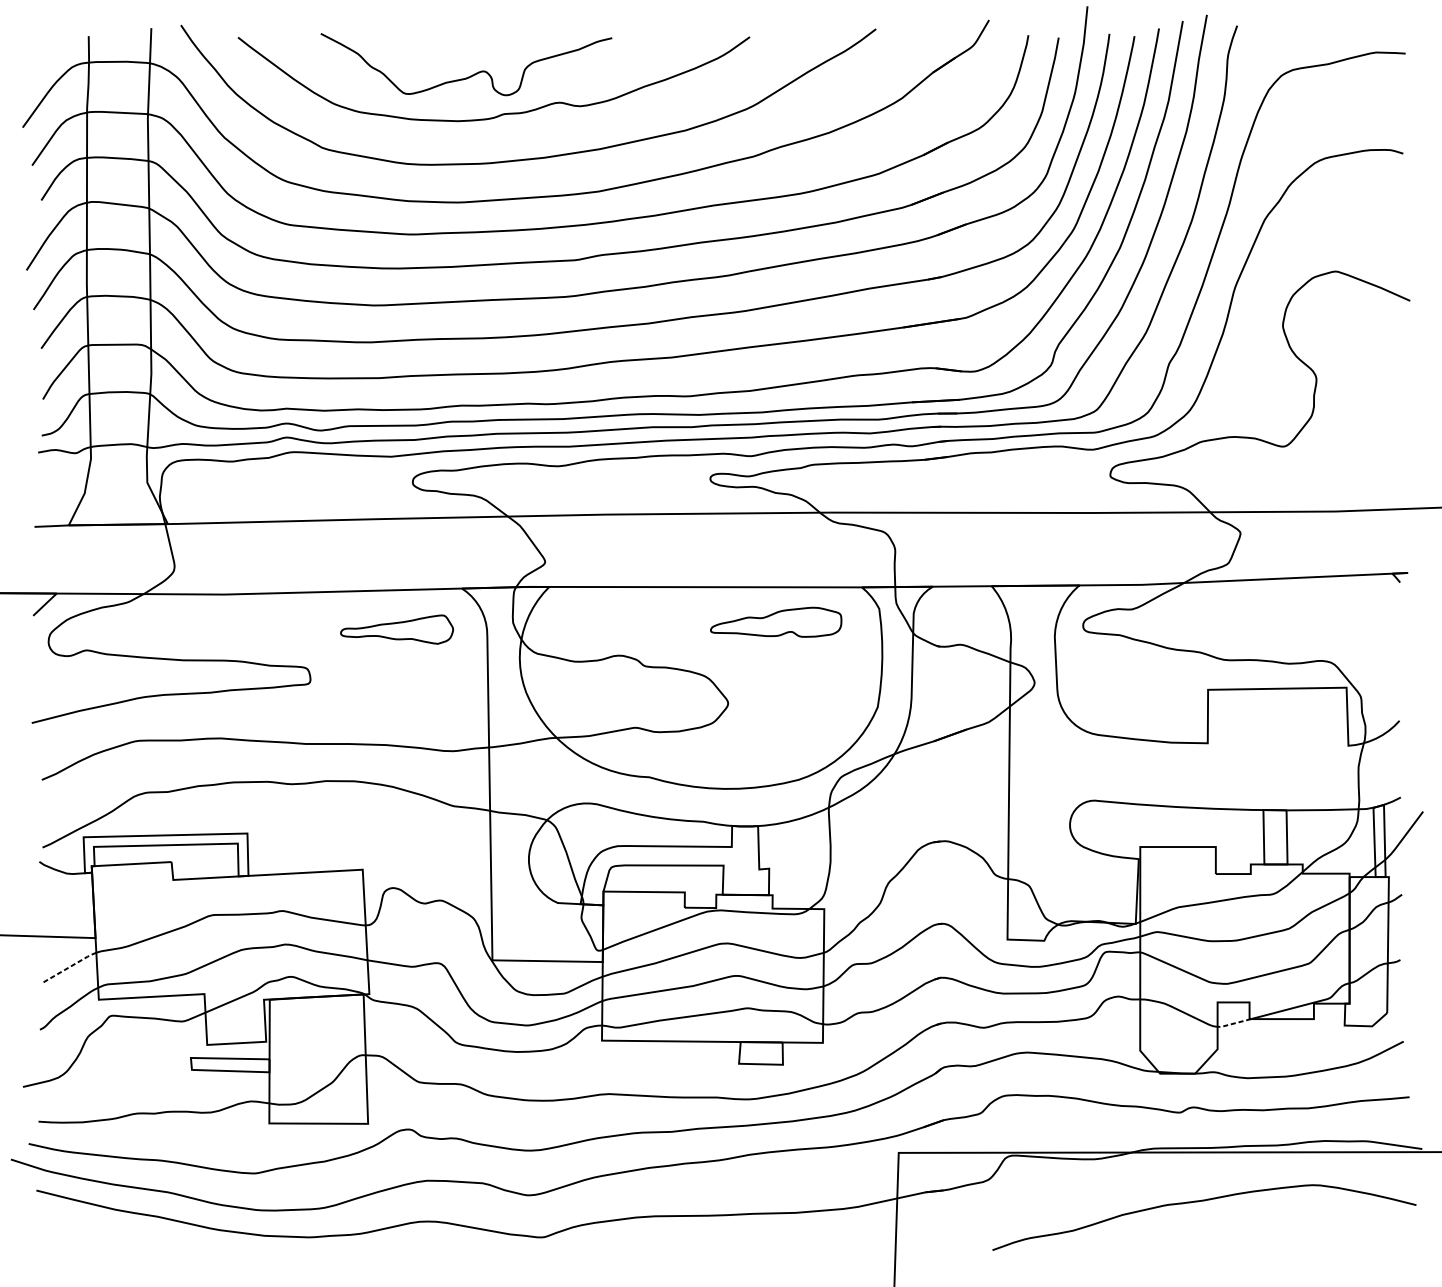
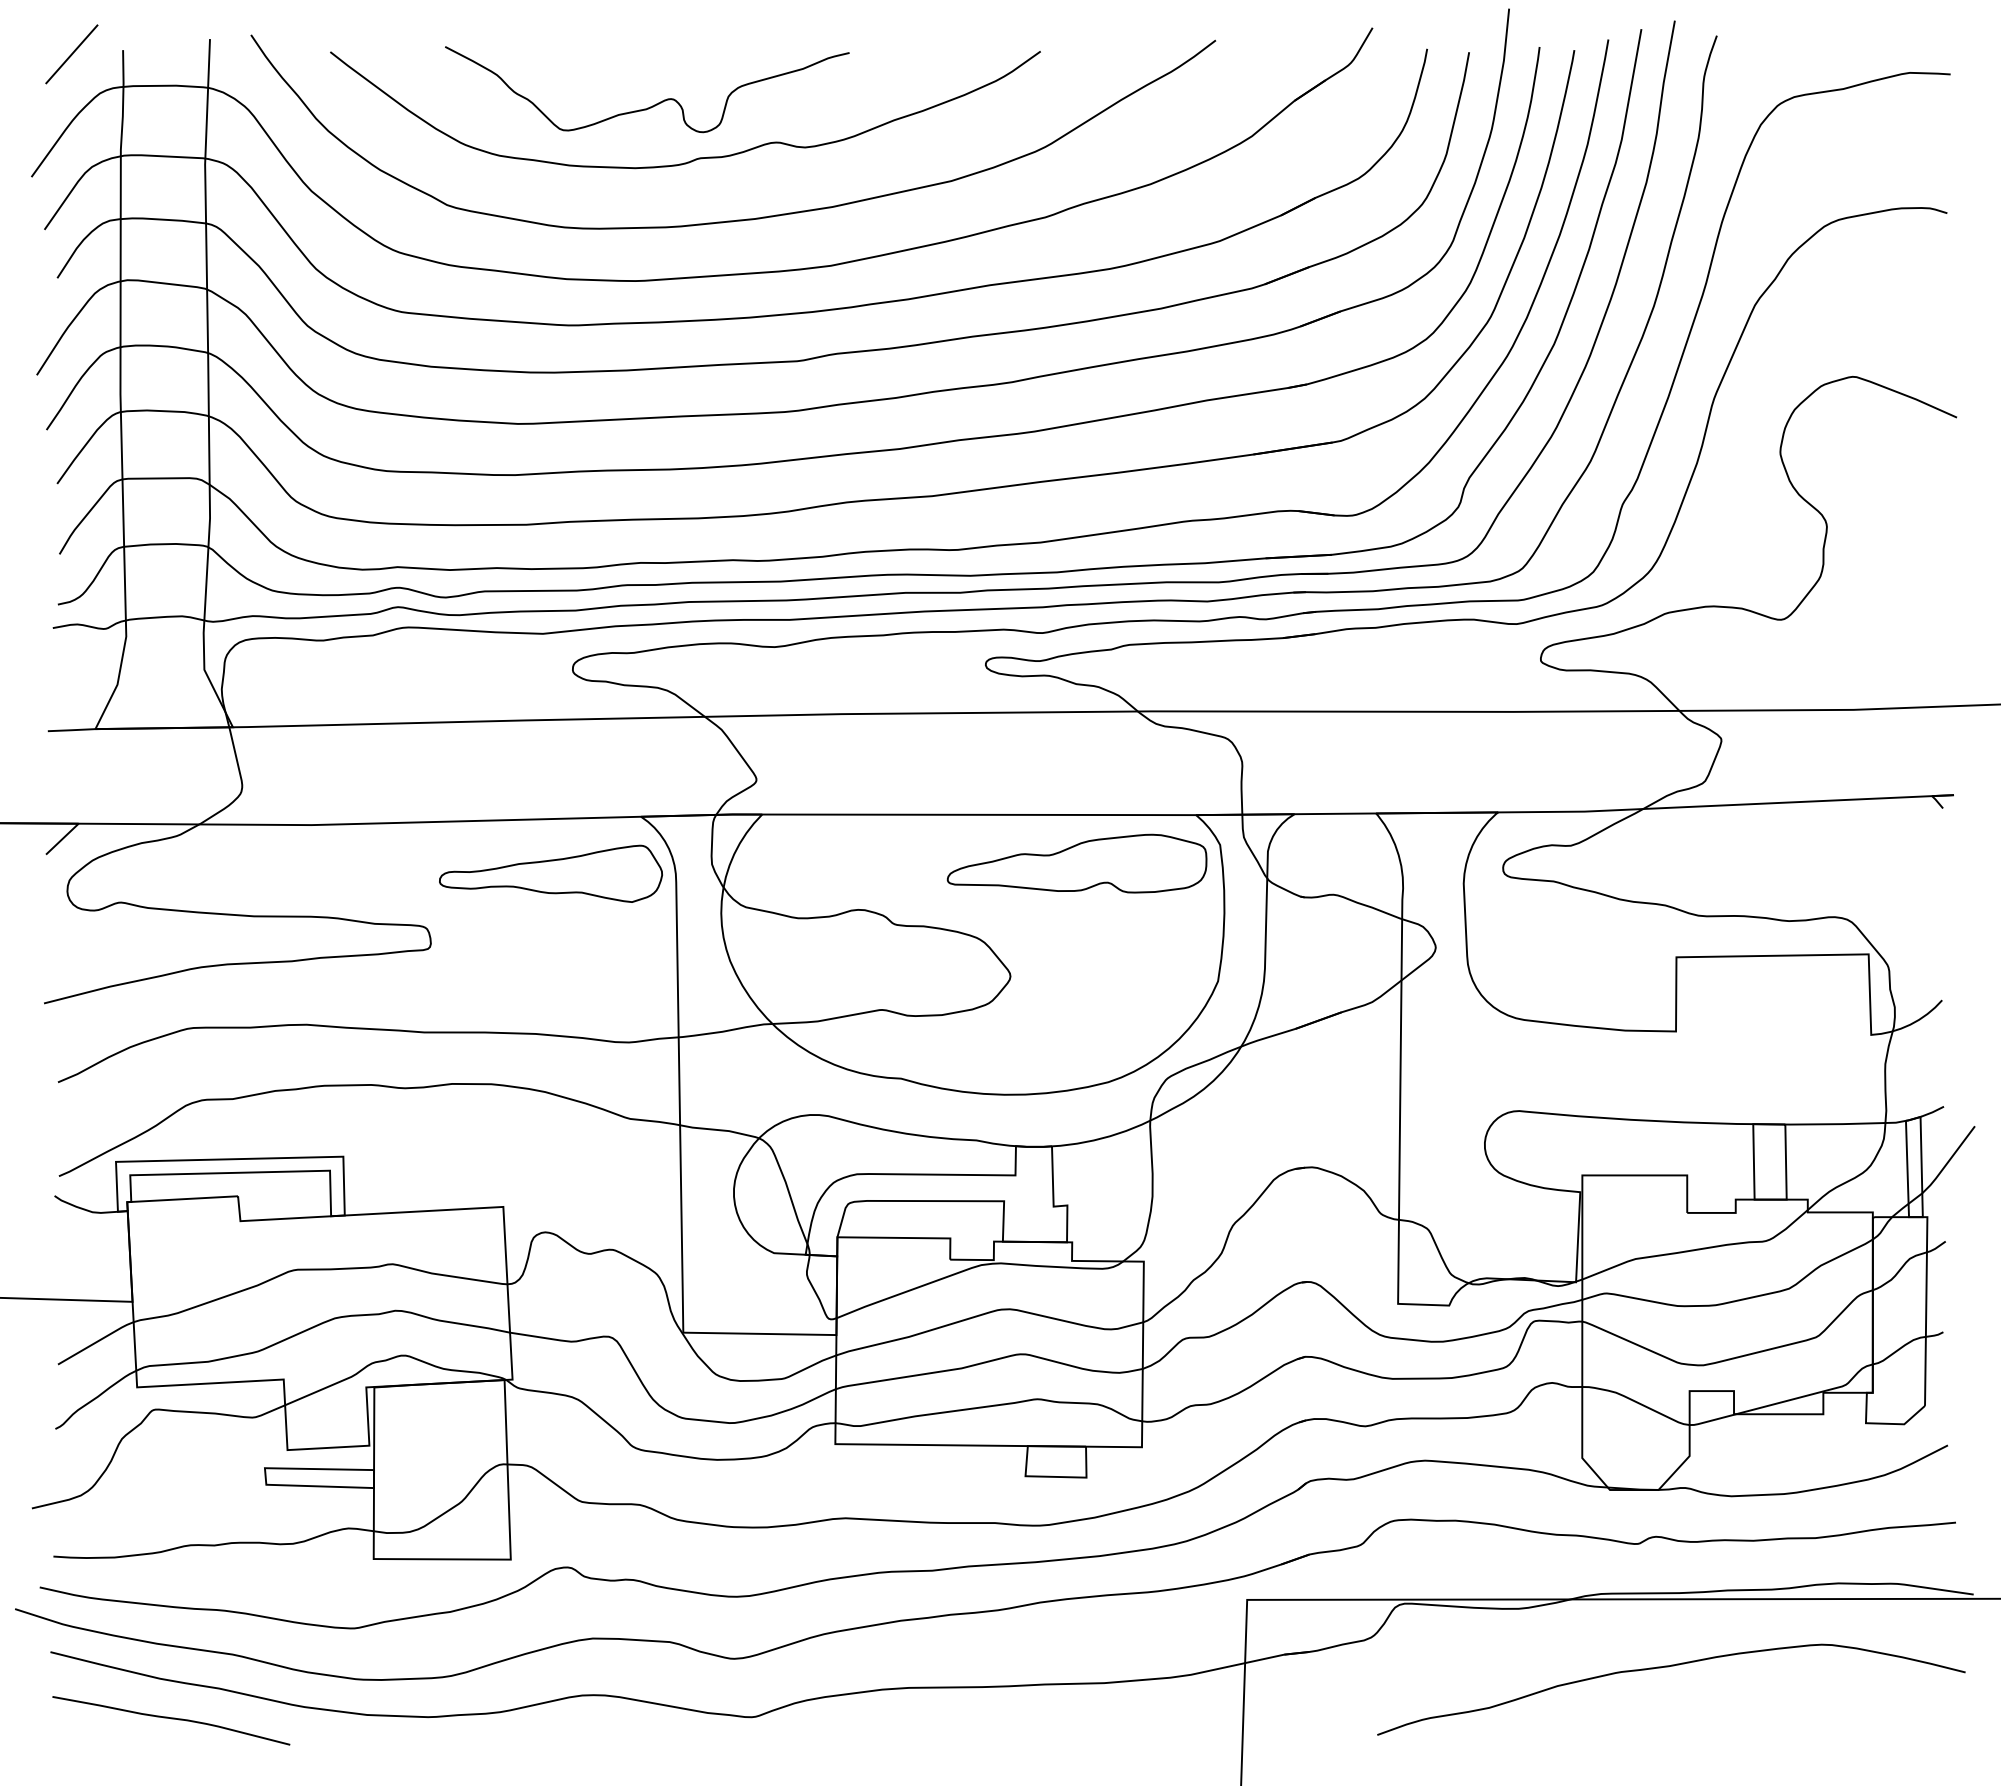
line: (51, 39) -> (71, 54), added
part: (775, 622) -> (1076, 863), size x1.43
part: (396, 629) -> (550, 873), size x1.43
line: (69, 967) -> (96, 1342), dashed -> solid
line: (1233, 1023) -> (1711, 1420), dashed -> solid
curve: (123, 1239) -> (171, 1719), added

